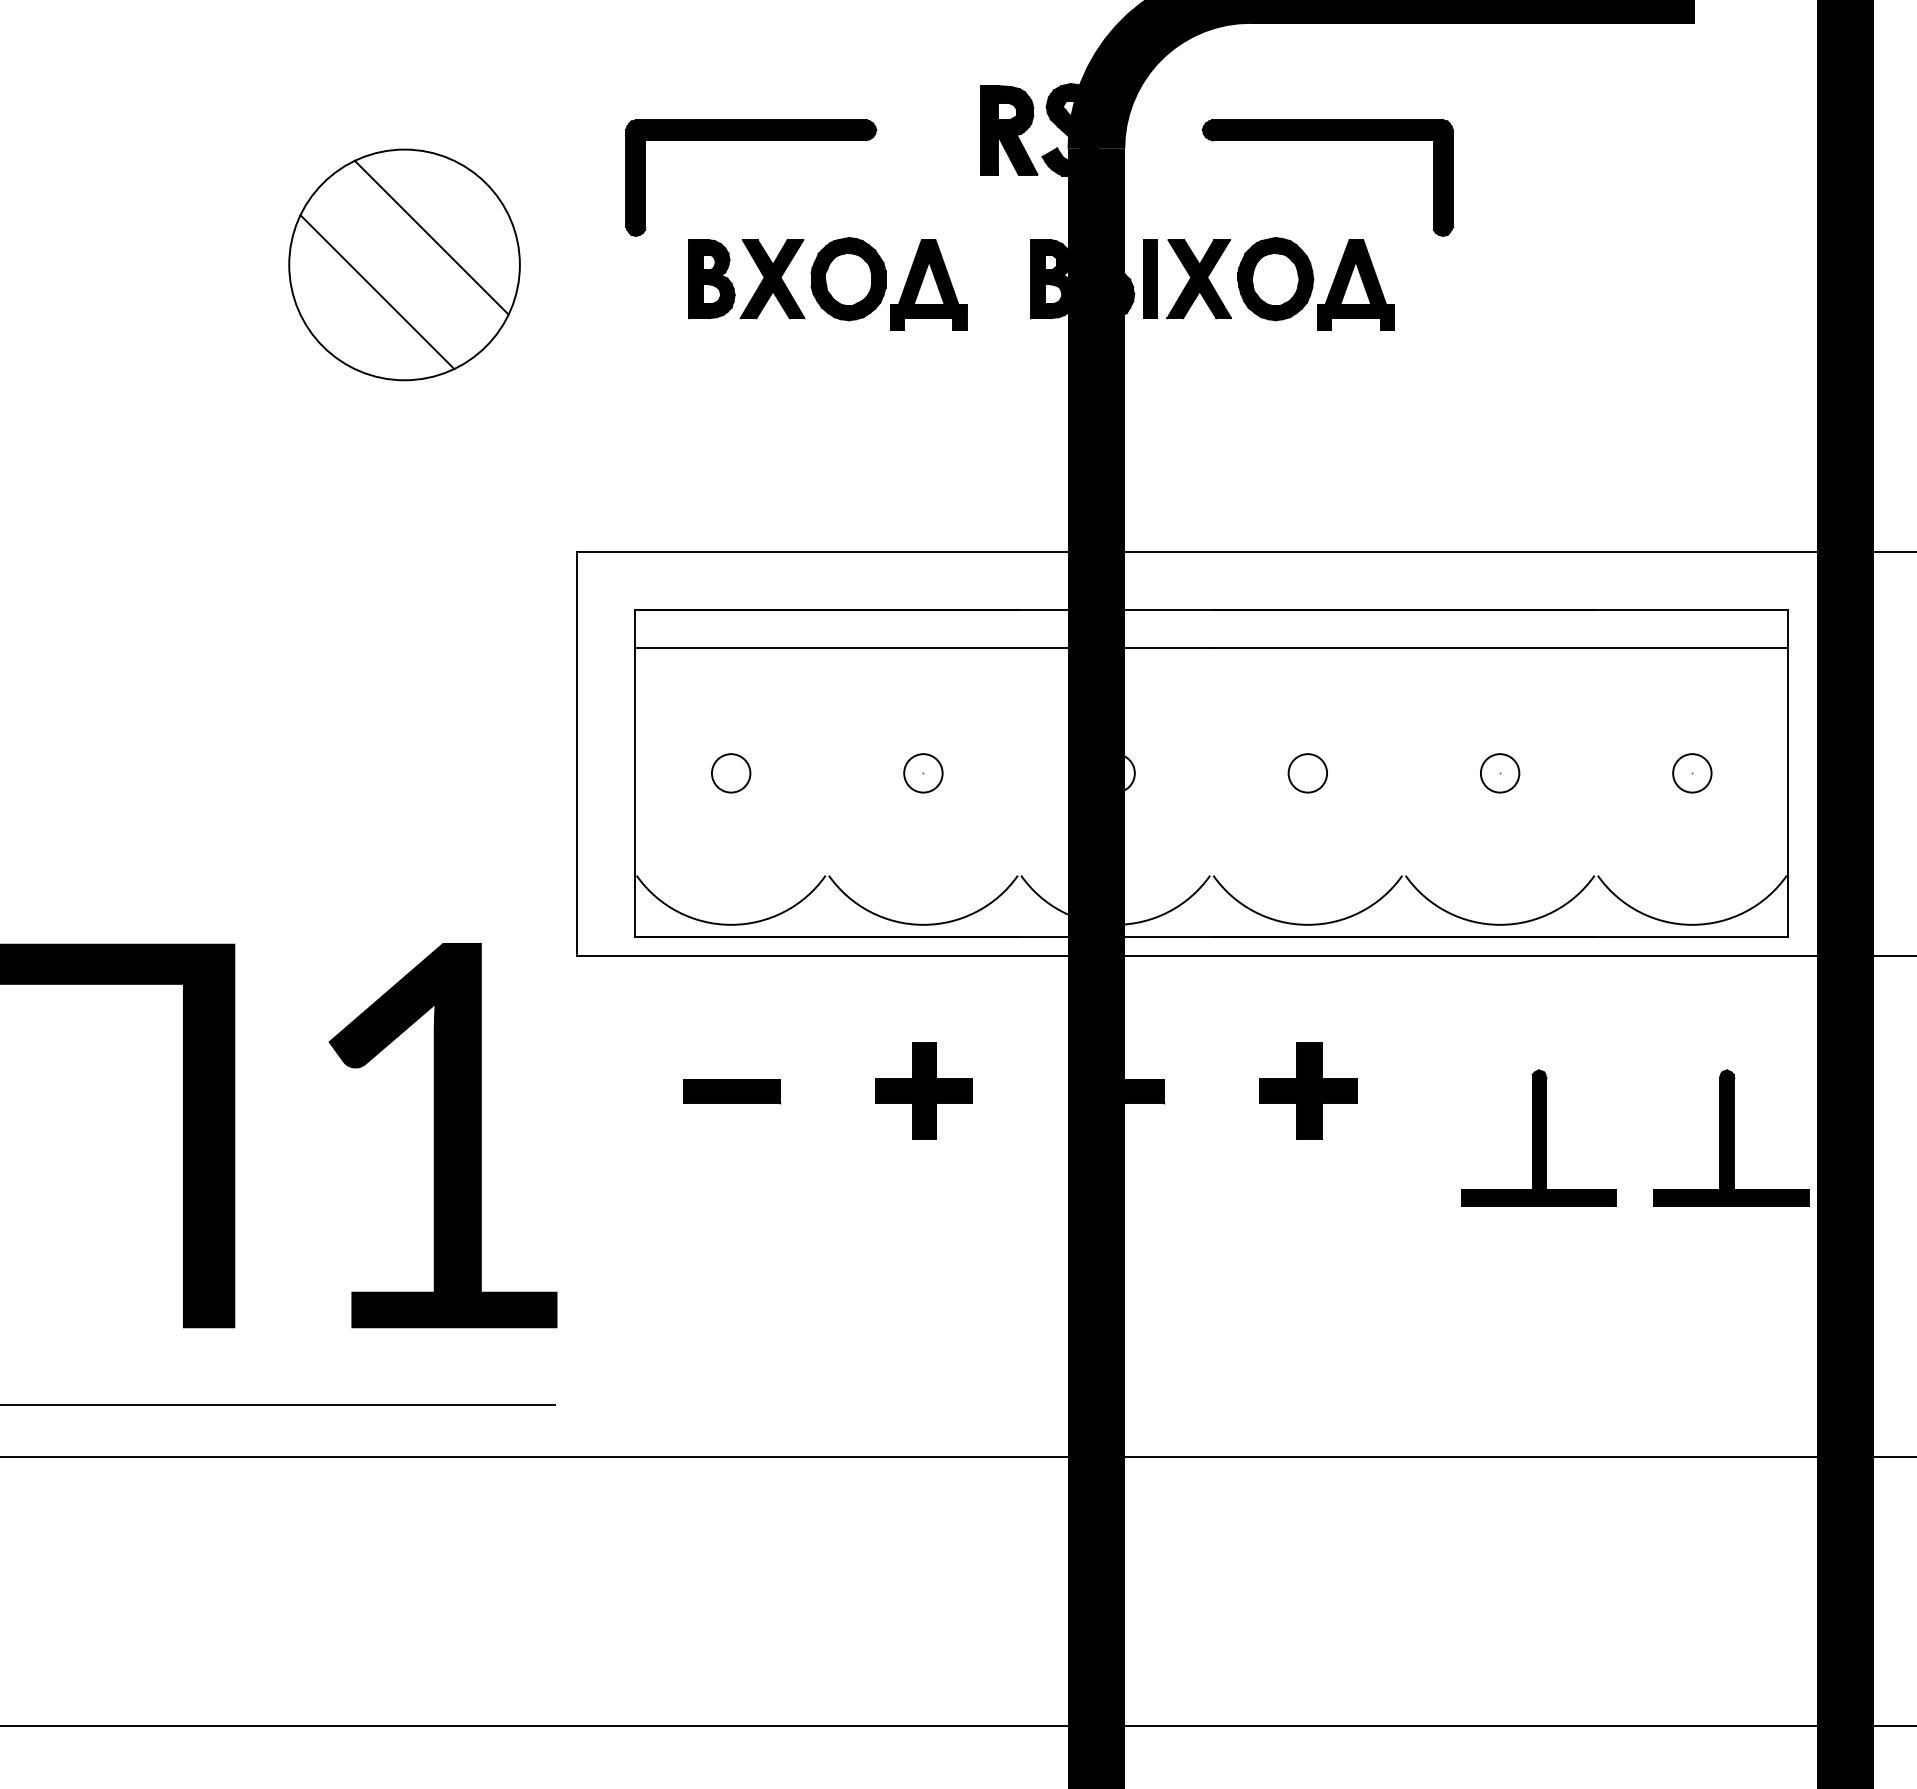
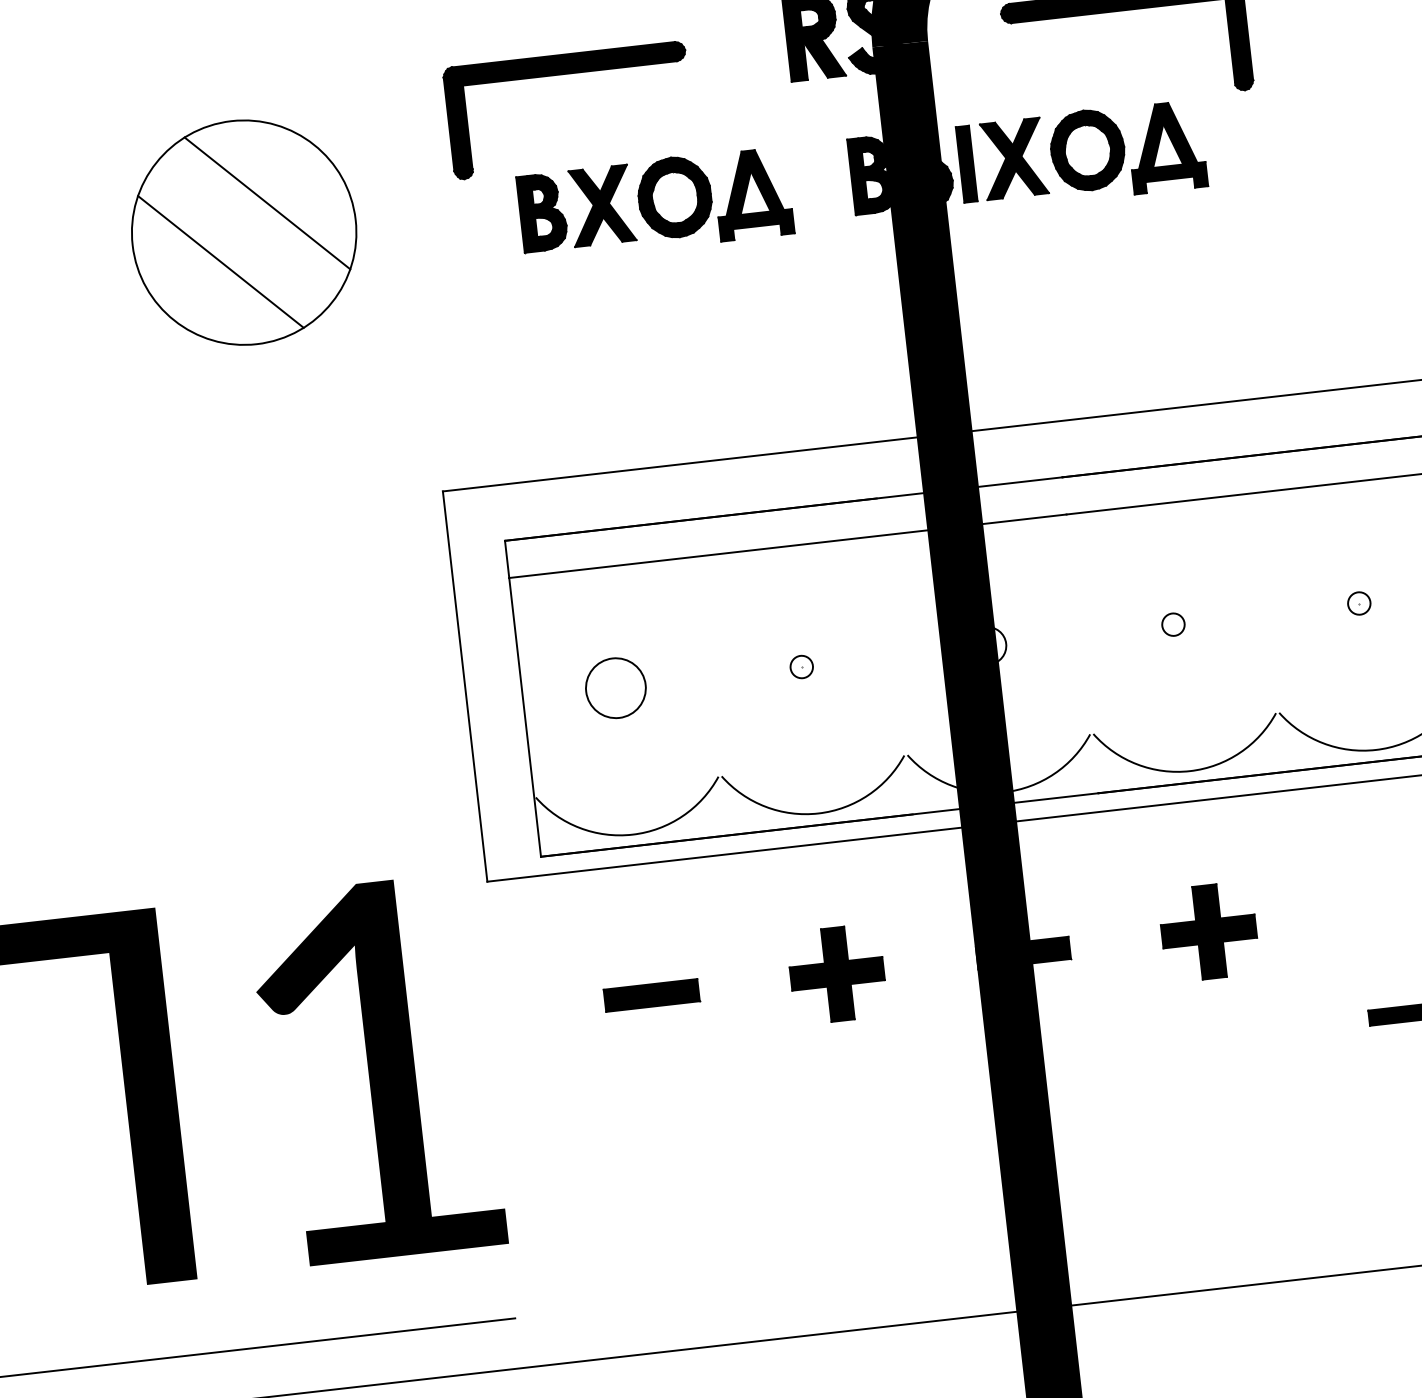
circle: (730, 773) -> (615, 688), size x1.6
circle: (923, 773) -> (801, 667), size x0.6
circle: (1307, 773) -> (1173, 624), size x0.6
circle: (1499, 773) -> (1358, 603), size x0.6

